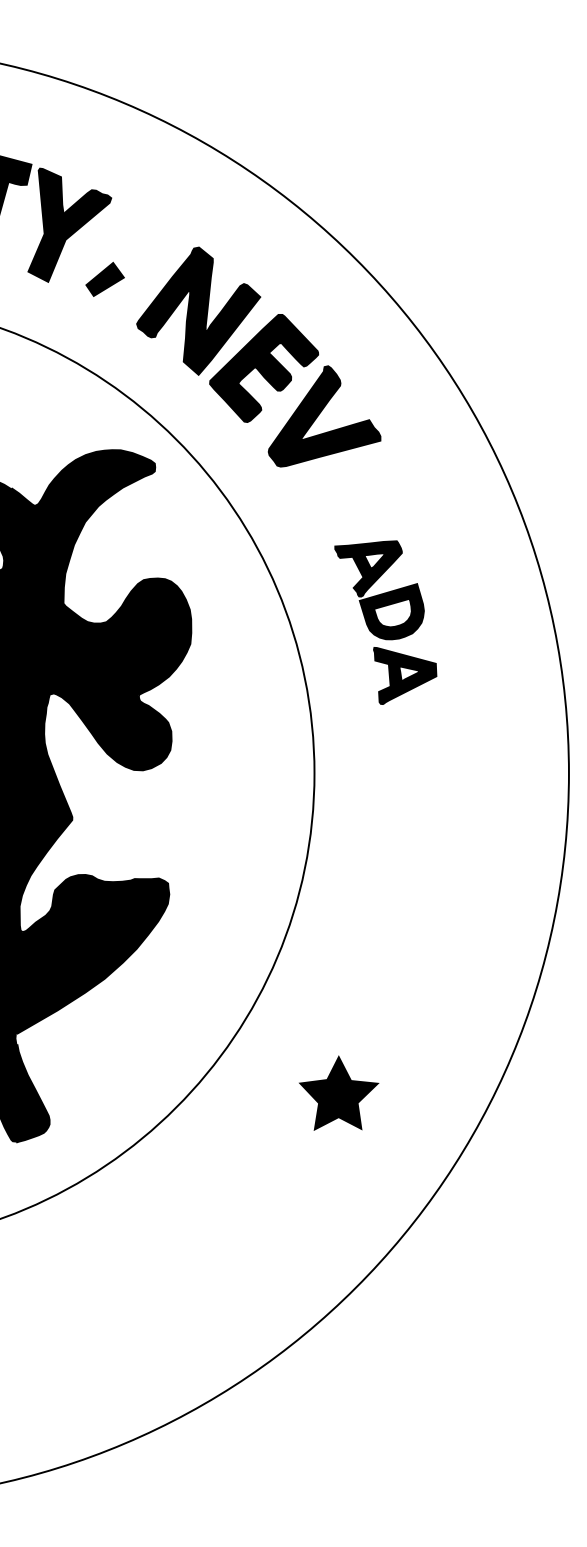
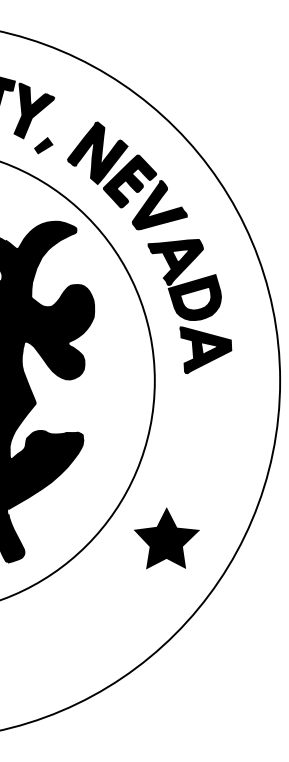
part: (104, 279) -> (43, 145), moved
part: (384, 622) -> (189, 306), size x1.67
part: (338, 1093) -> (166, 538), size x1.67

